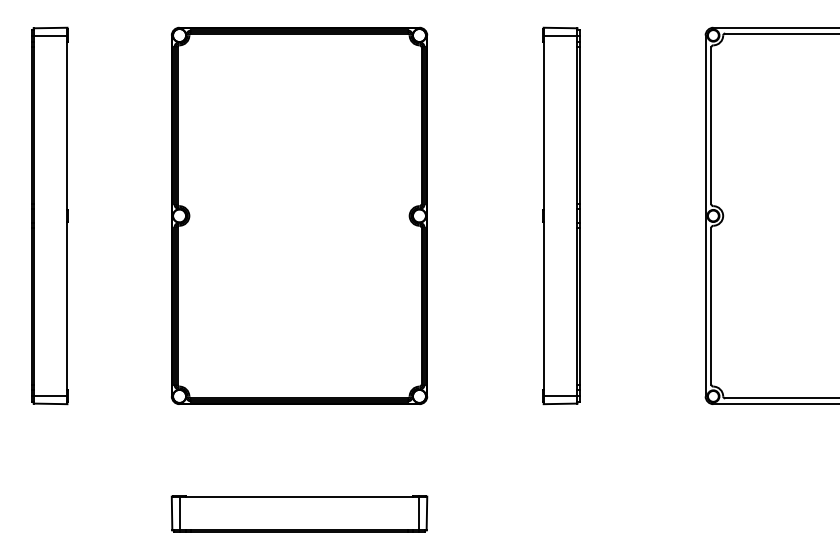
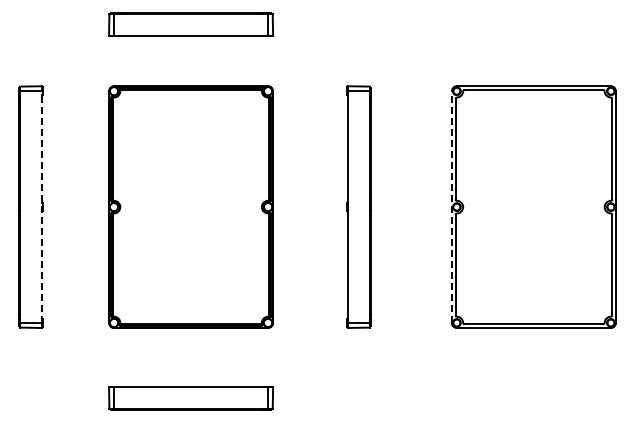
line: (68, 216) -> (42, 207), solid -> dashed
line: (705, 216) -> (451, 207), solid -> dashed

